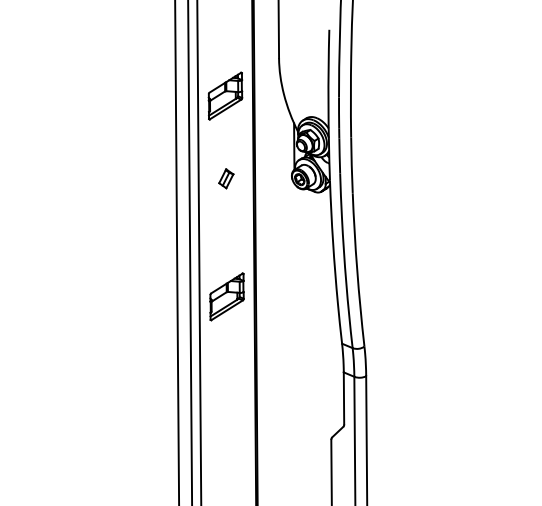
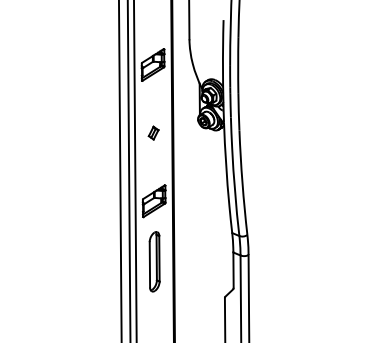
part: (226, 177) -> (153, 132), moved
part: (227, 385) -> (154, 261), added

